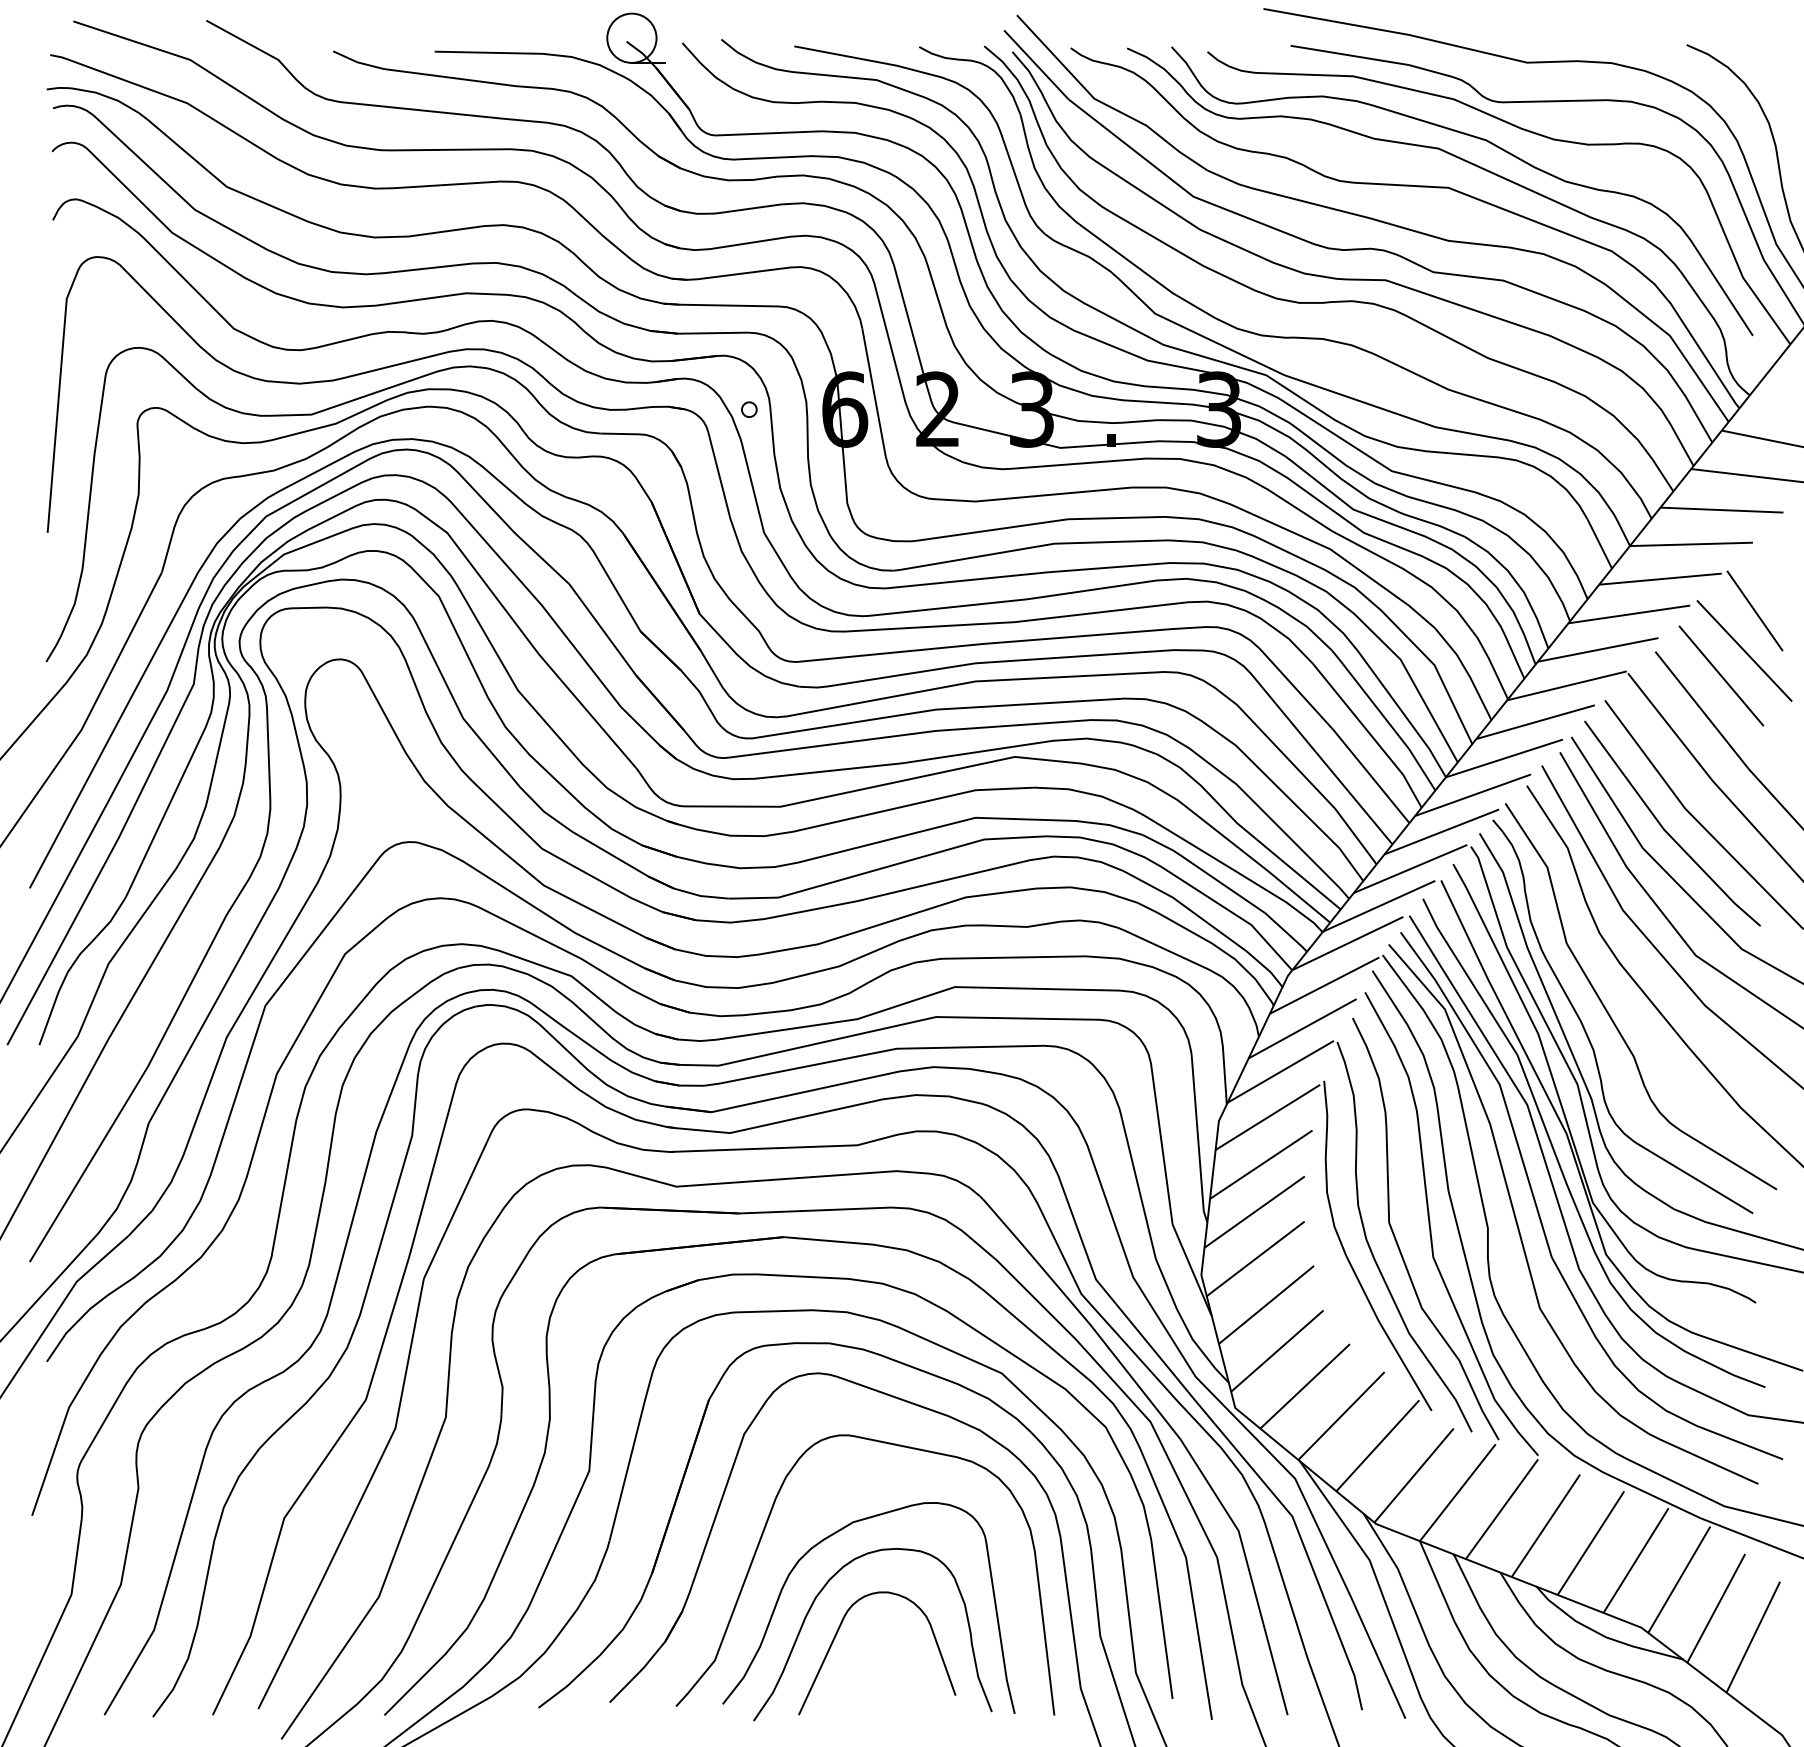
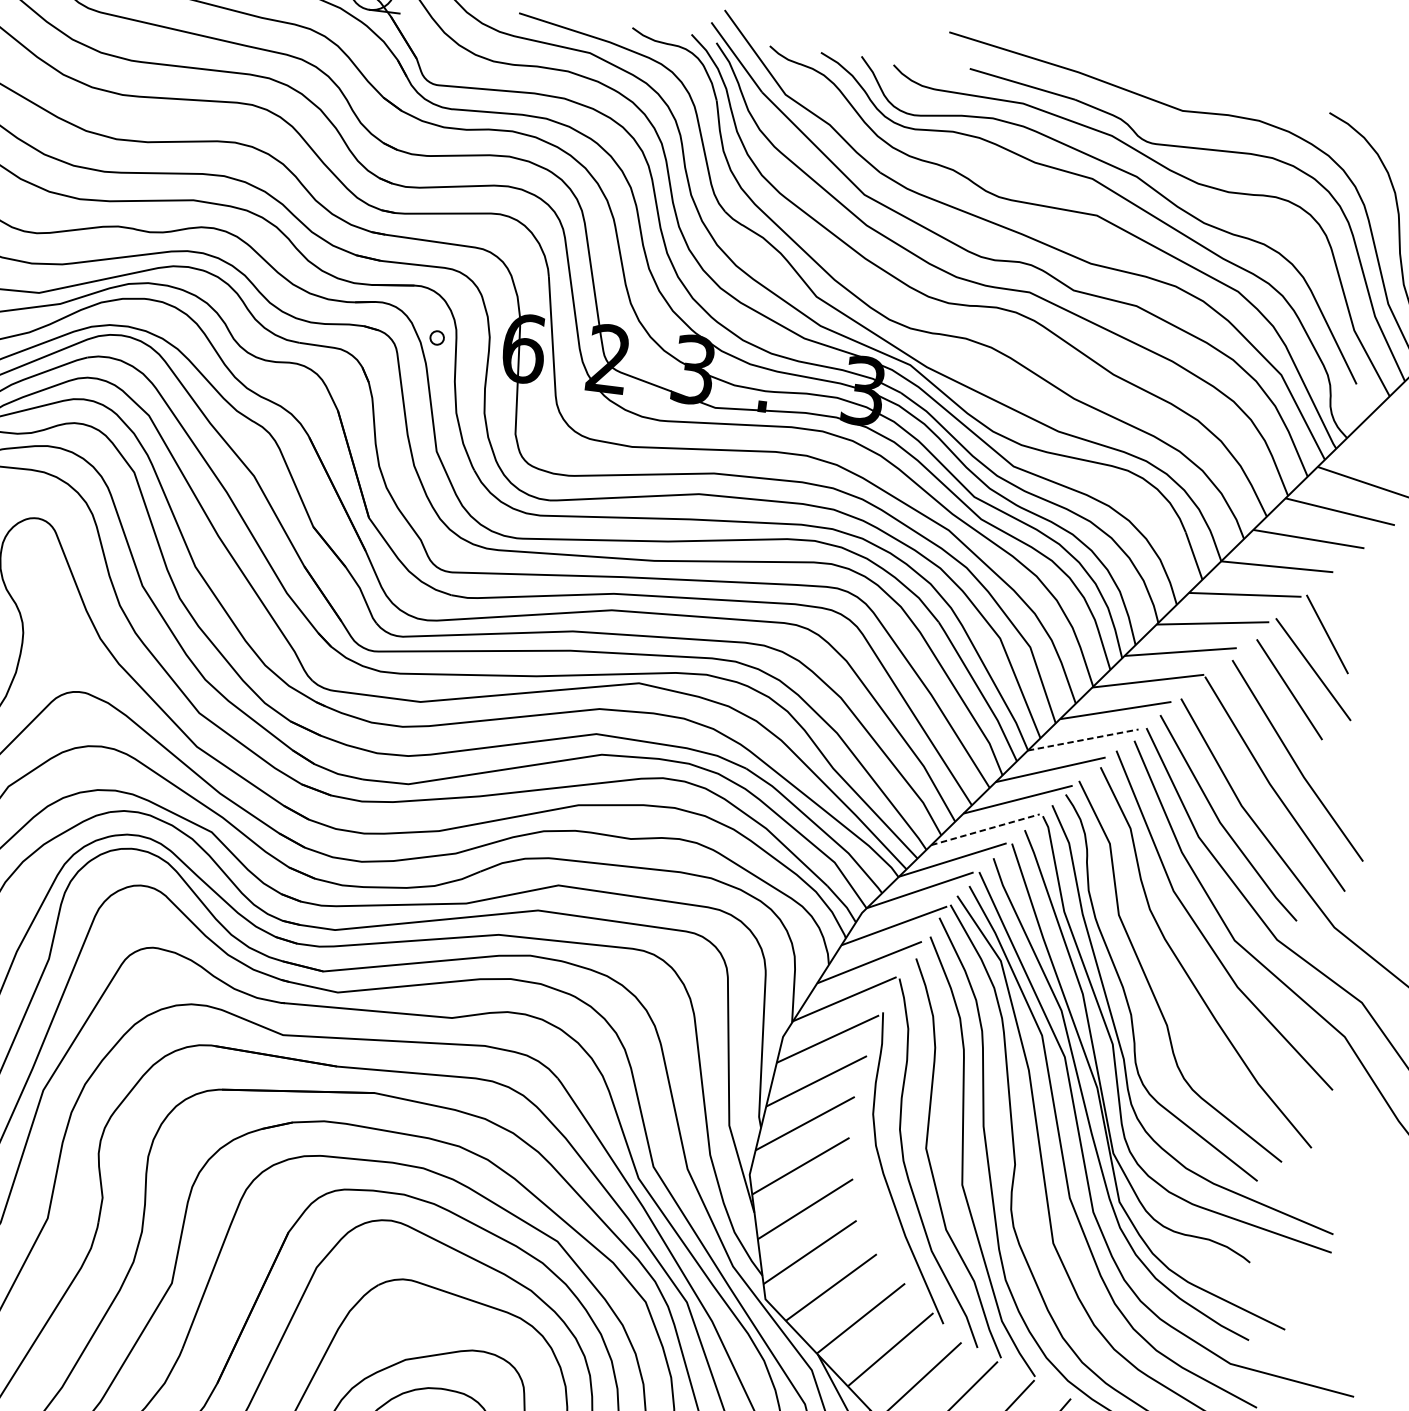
line: (1504, 758) -> (1083, 740), solid -> dashed
line: (1410, 869) -> (985, 830), solid -> dashed

